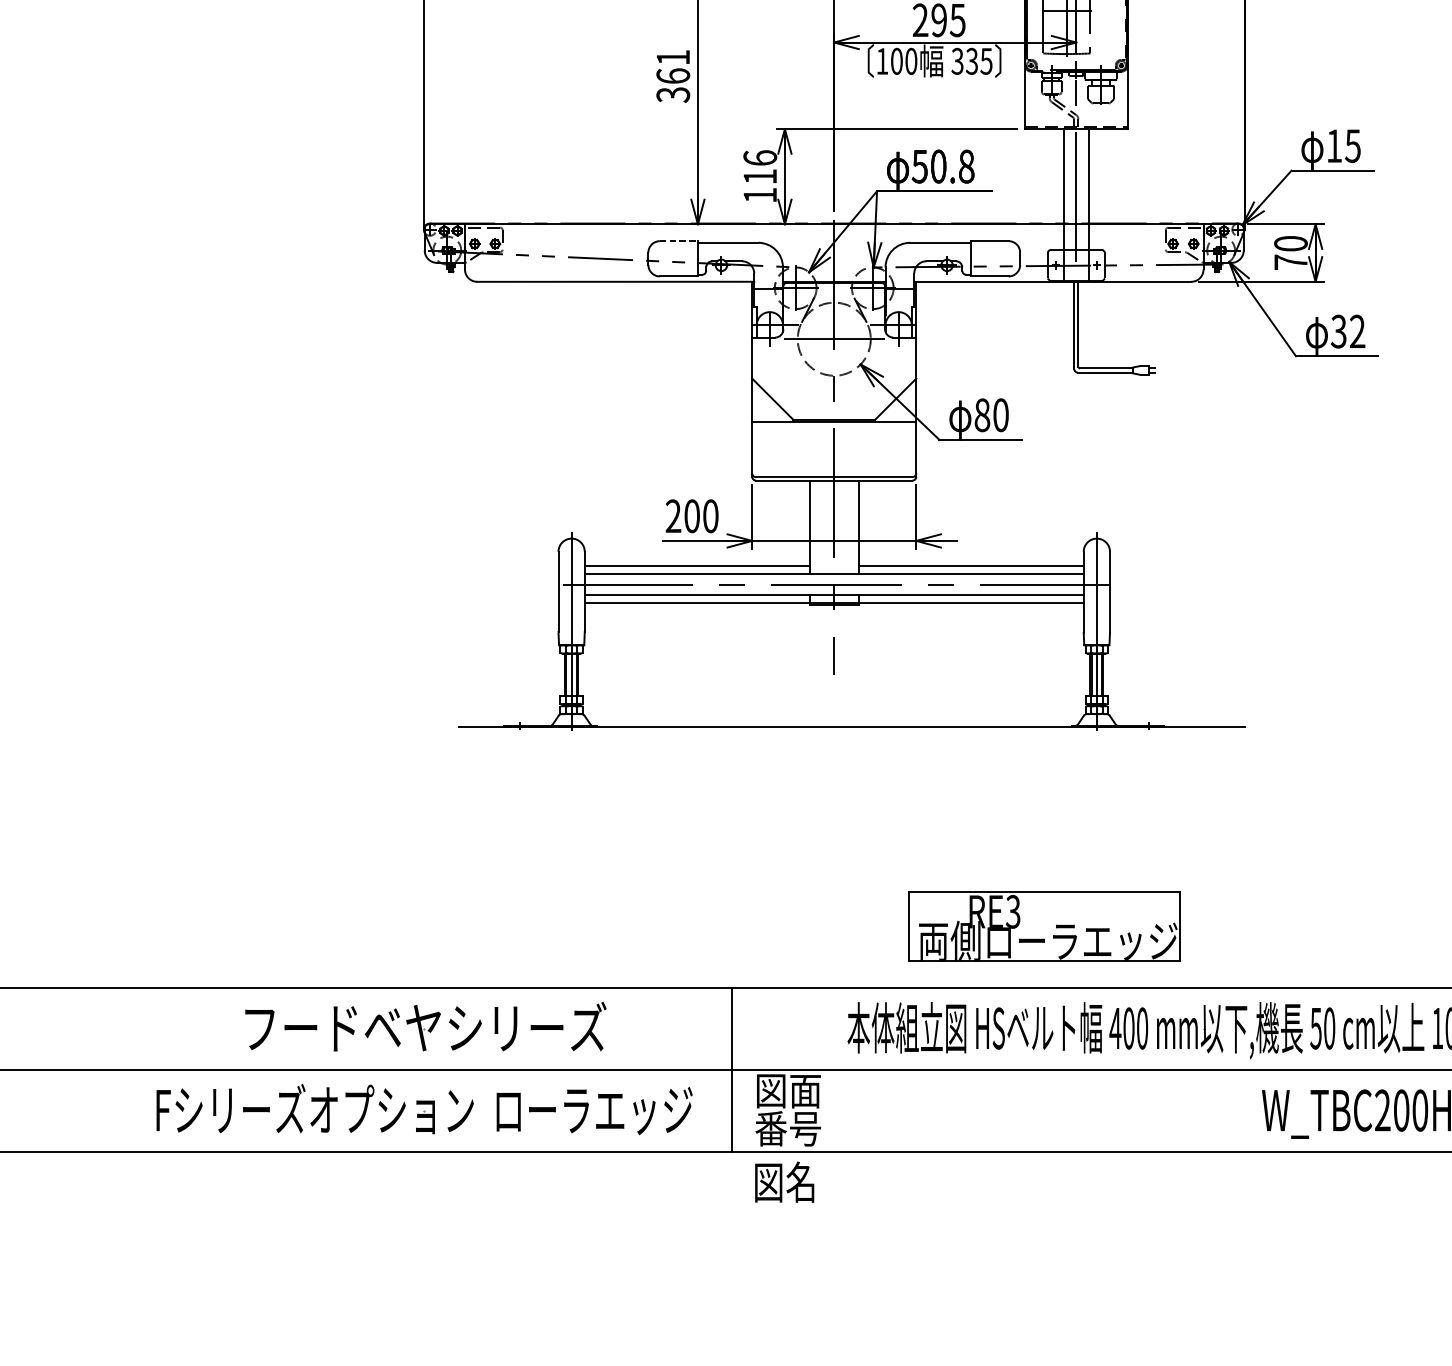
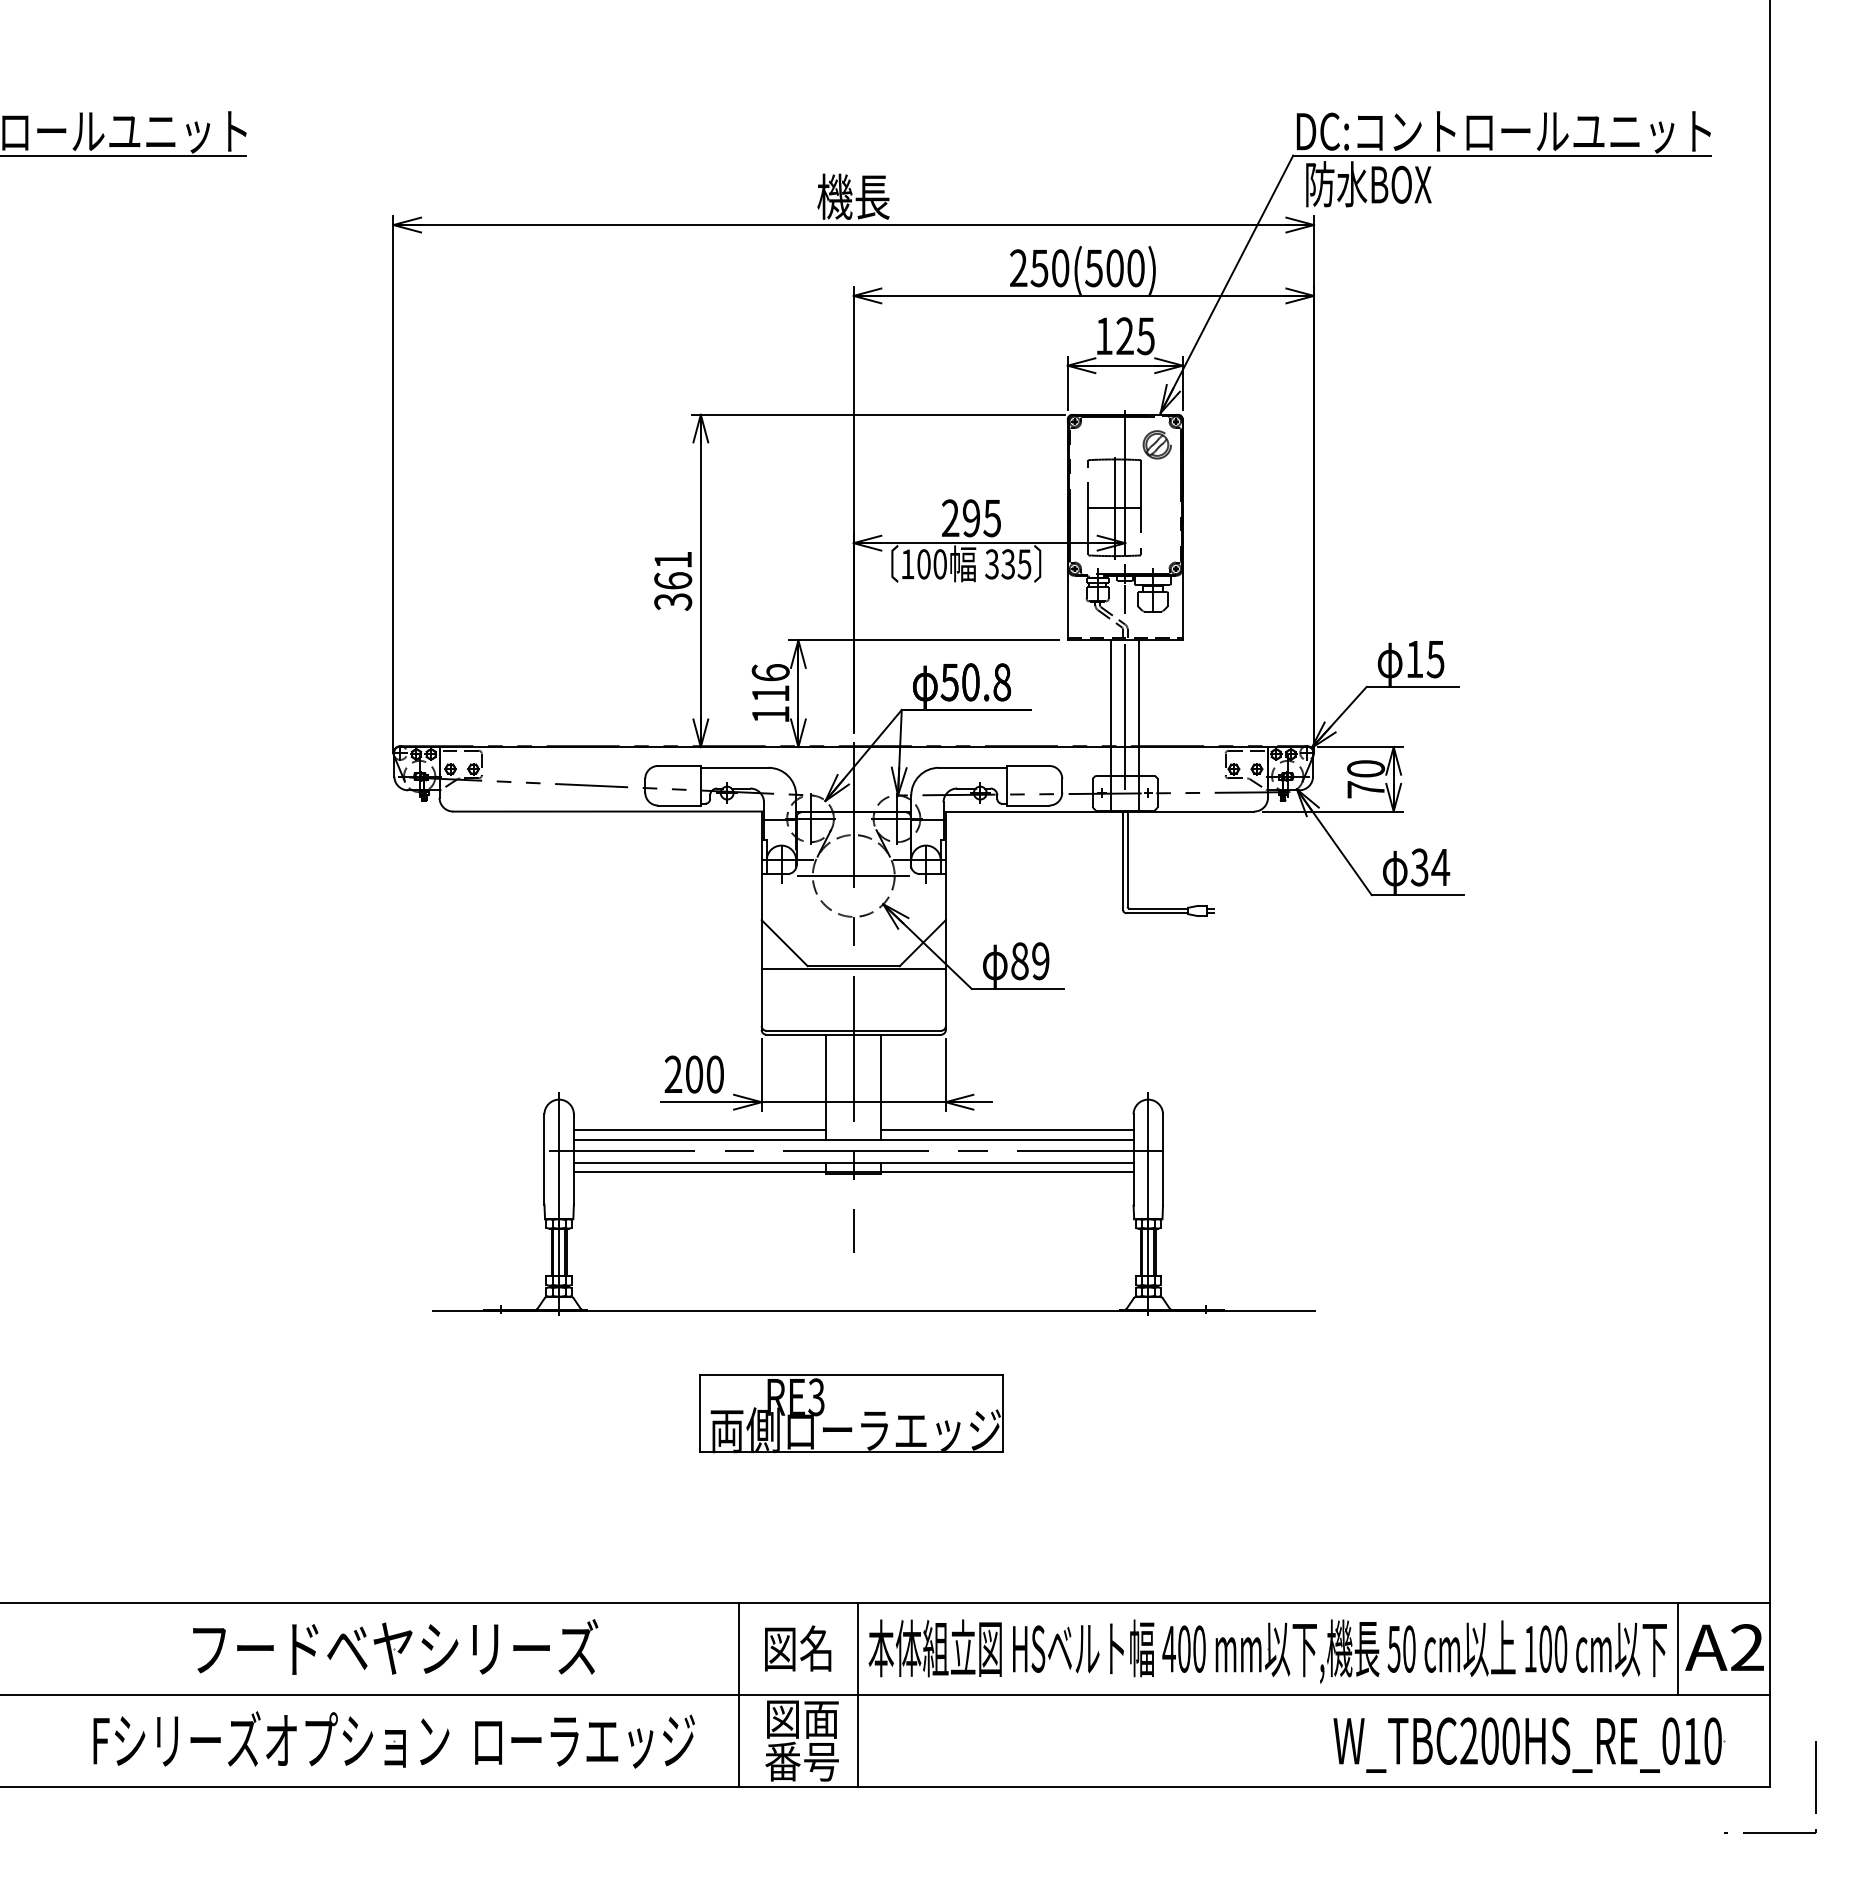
line: (678, 240) -> (679, 765), dashed -> solid
text: (1357, 330) -> (1440, 866), 32 -> 34
text: (1000, 415) -> (1040, 961), 80 -> 89
part: (1044, 926) -> (851, 1413), moved
line: (838, 1069) -> (858, 1695), added
text: (784, 1182) -> (798, 1648), moved

